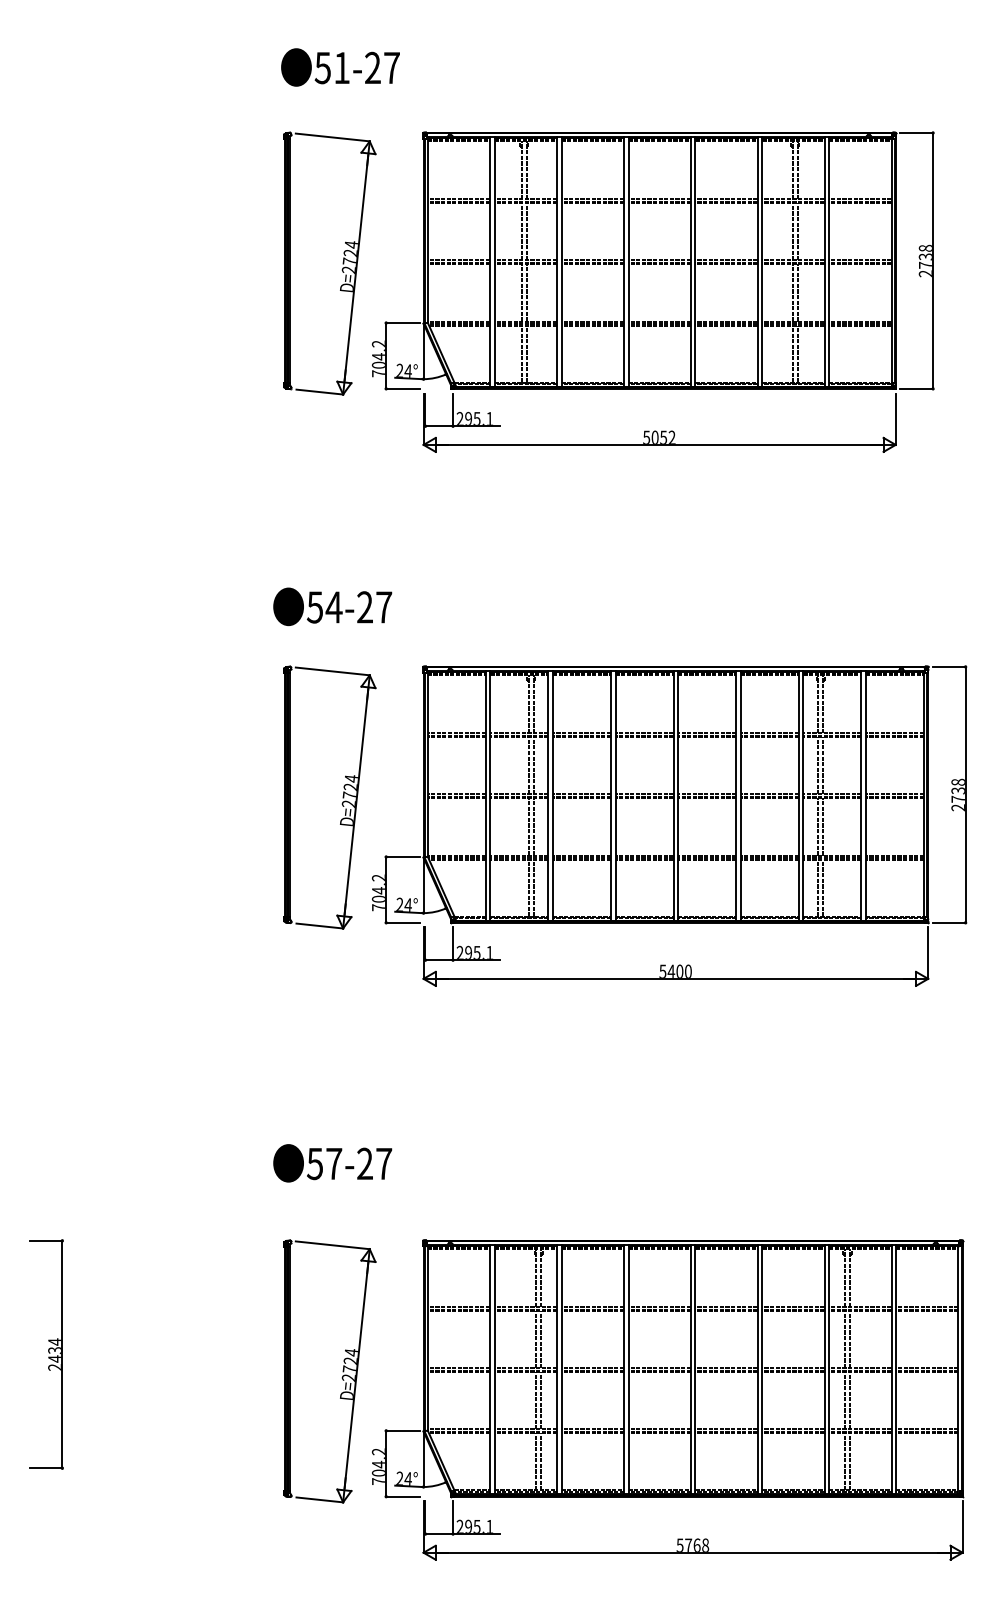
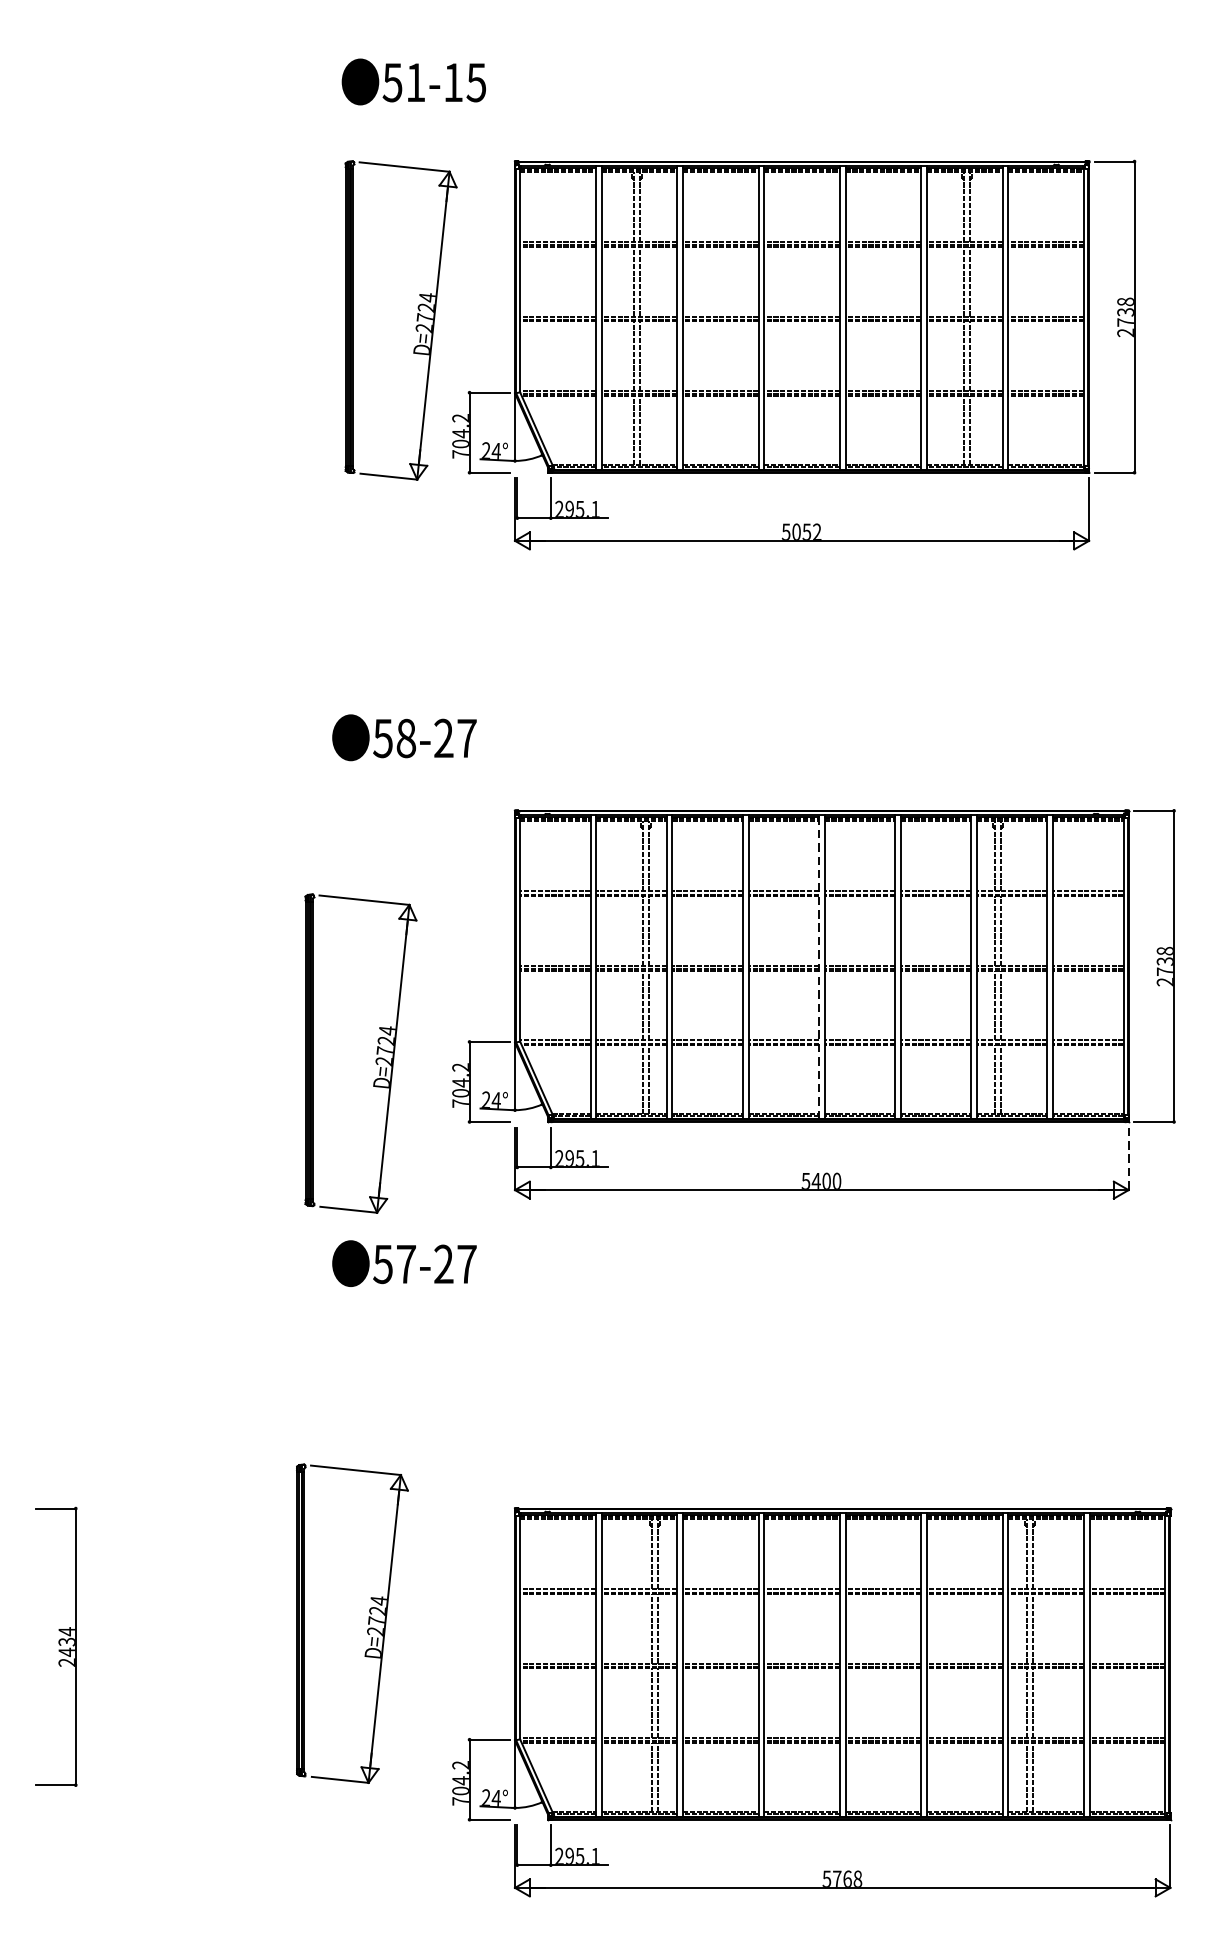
text: (382, 67) -> (465, 81), 51-27 -> 51-15
text: (333, 607) -> (405, 738), 54-27 -> 58-27
line: (673, 795) -> (818, 967), solid -> dashed
part: (342, 797) -> (376, 1053), moved
line: (928, 953) -> (1128, 1159), solid -> dashed
text: (332, 1163) -> (404, 1263), moved
part: (342, 1371) -> (367, 1623), moved

